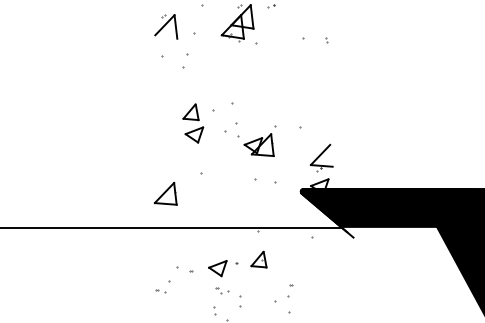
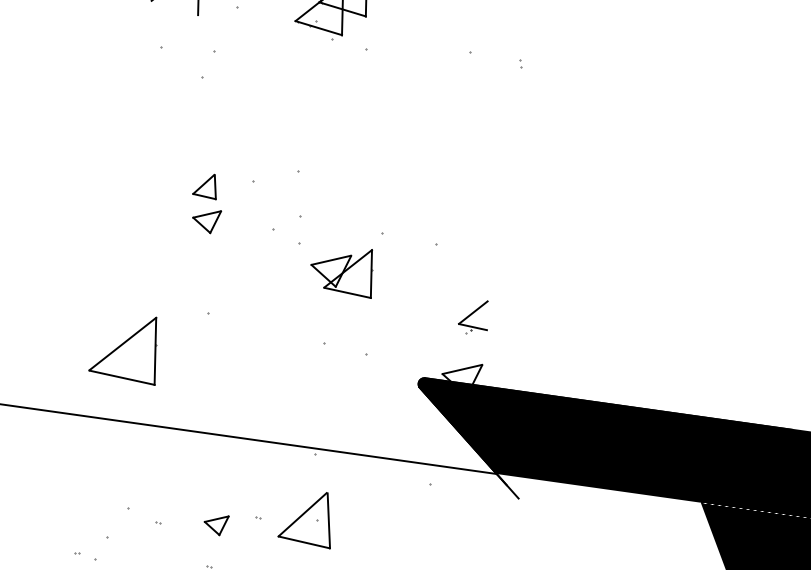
part: (193, 123) -> (207, 203), size x0.7
part: (321, 157) -> (473, 315), size x0.6
part: (165, 193) -> (125, 346), size x1.4
part: (258, 259) -> (306, 516), size x1.6
part: (217, 268) -> (215, 523), size x0.6

